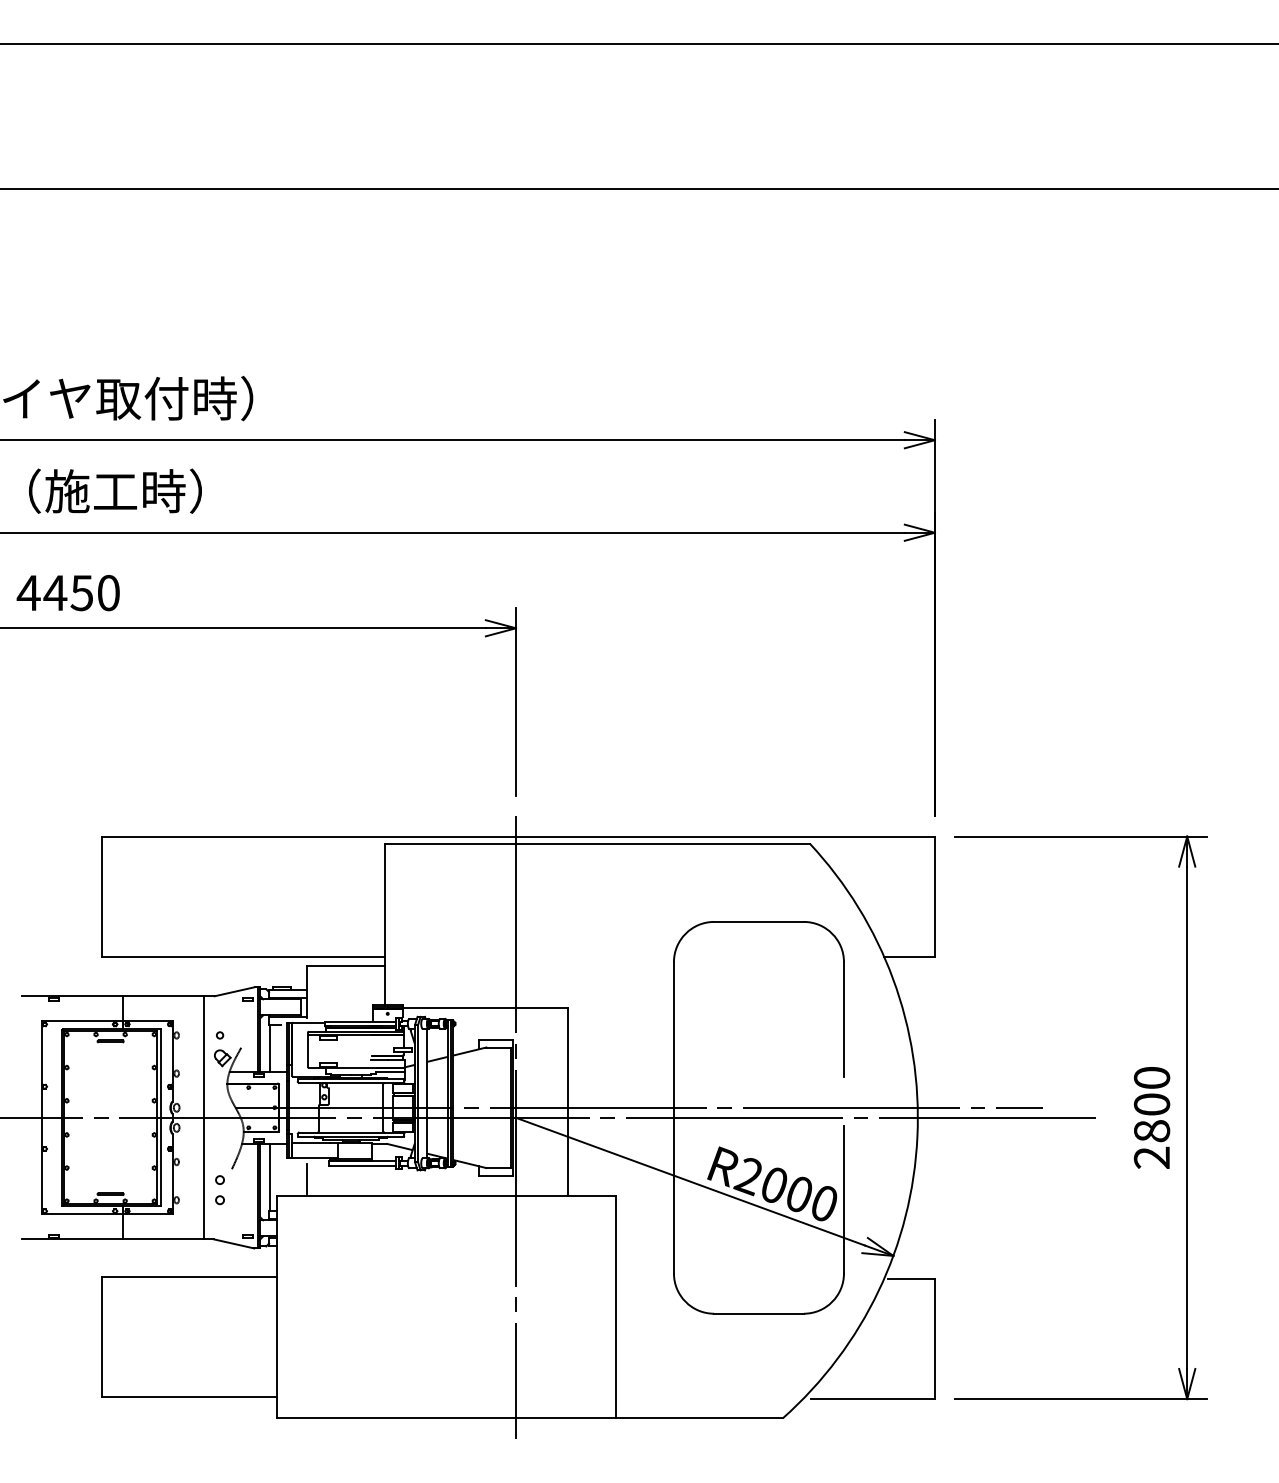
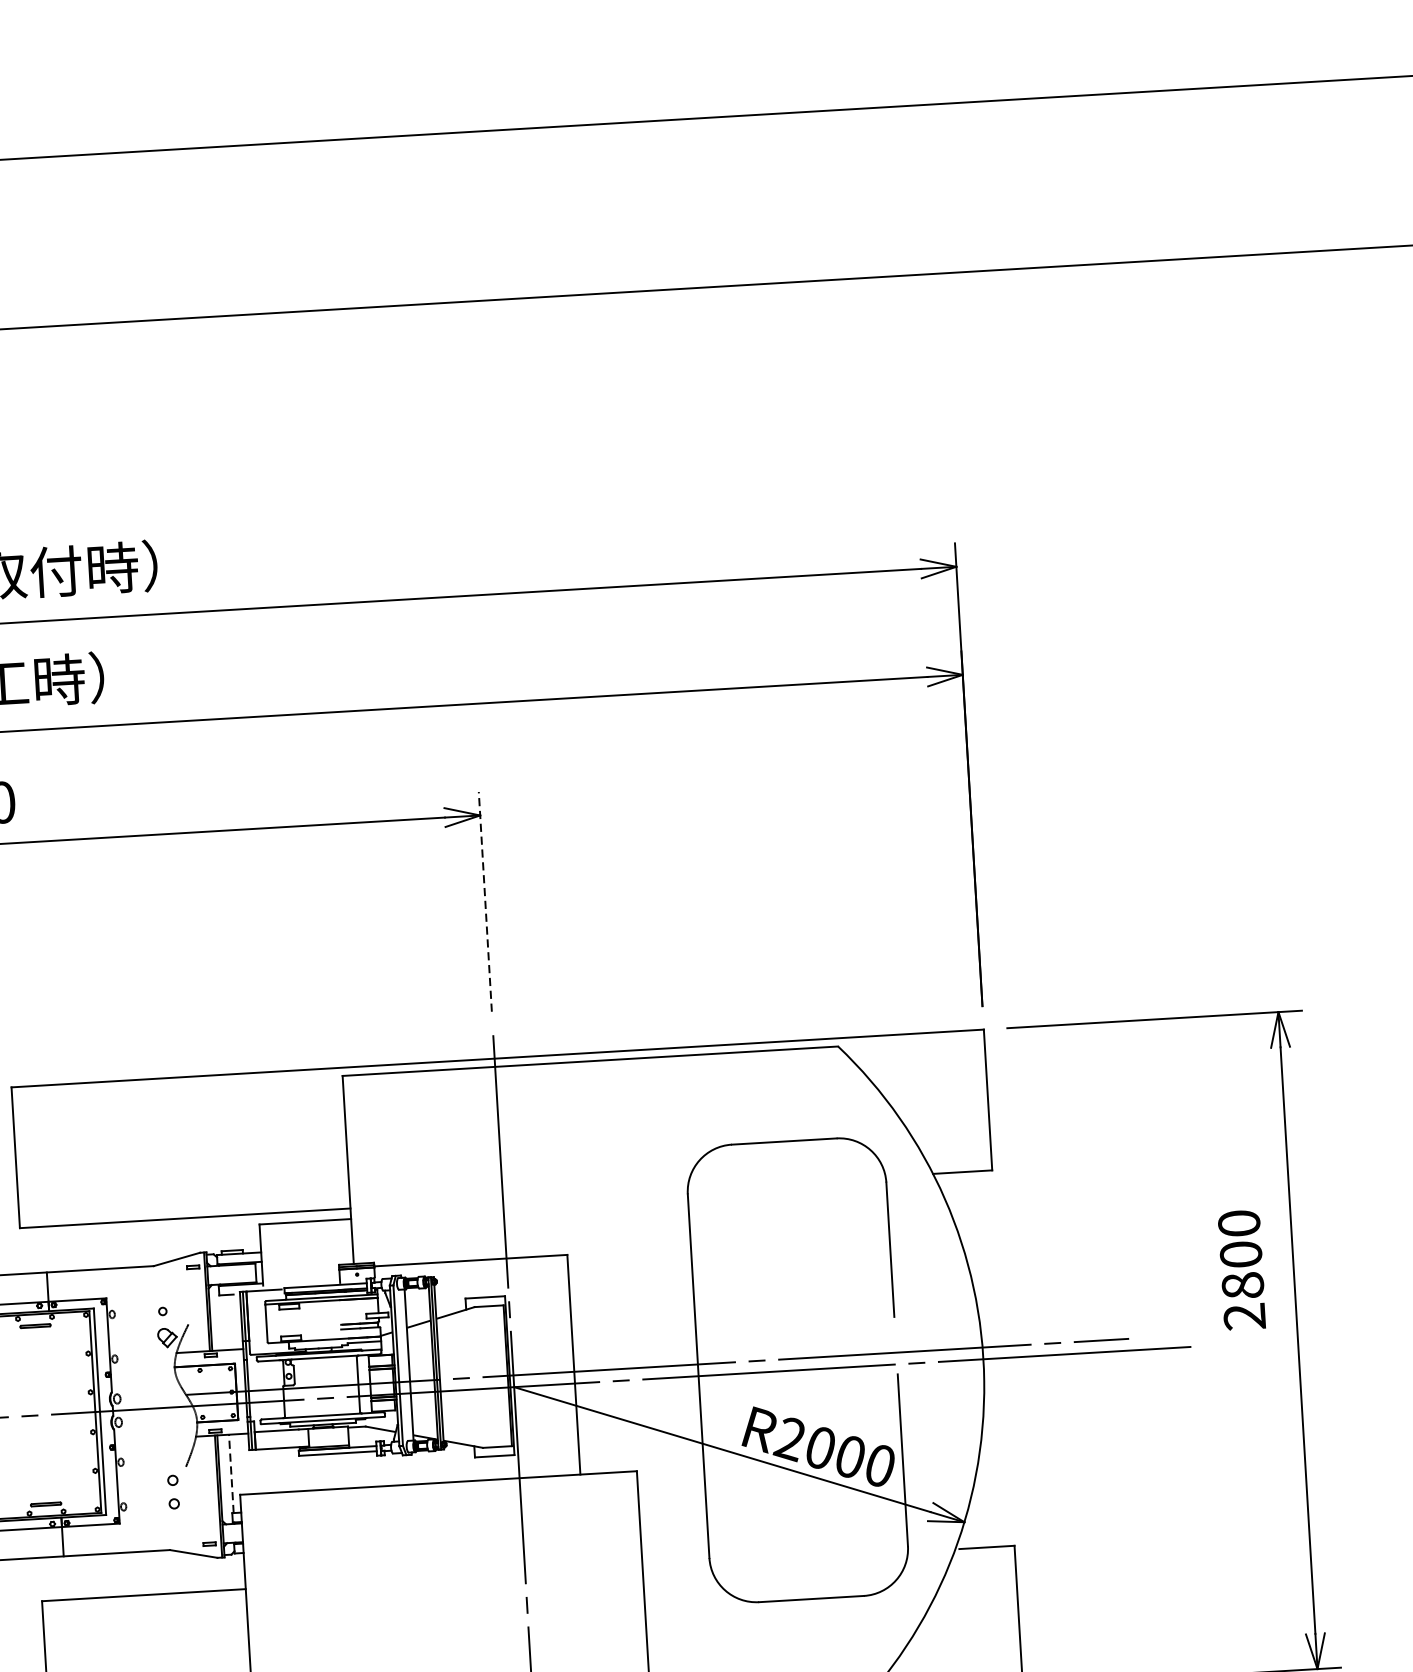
line: (516, 701) -> (485, 900), solid -> dashed
line: (270, 1048) -> (222, 1323), removed
line: (204, 1117) -> (150, 1408), removed
text: (1152, 1117) -> (1242, 1269), moved
line: (270, 1177) -> (231, 1473), solid -> dashed
line: (306, 1178) -> (273, 1472), removed

